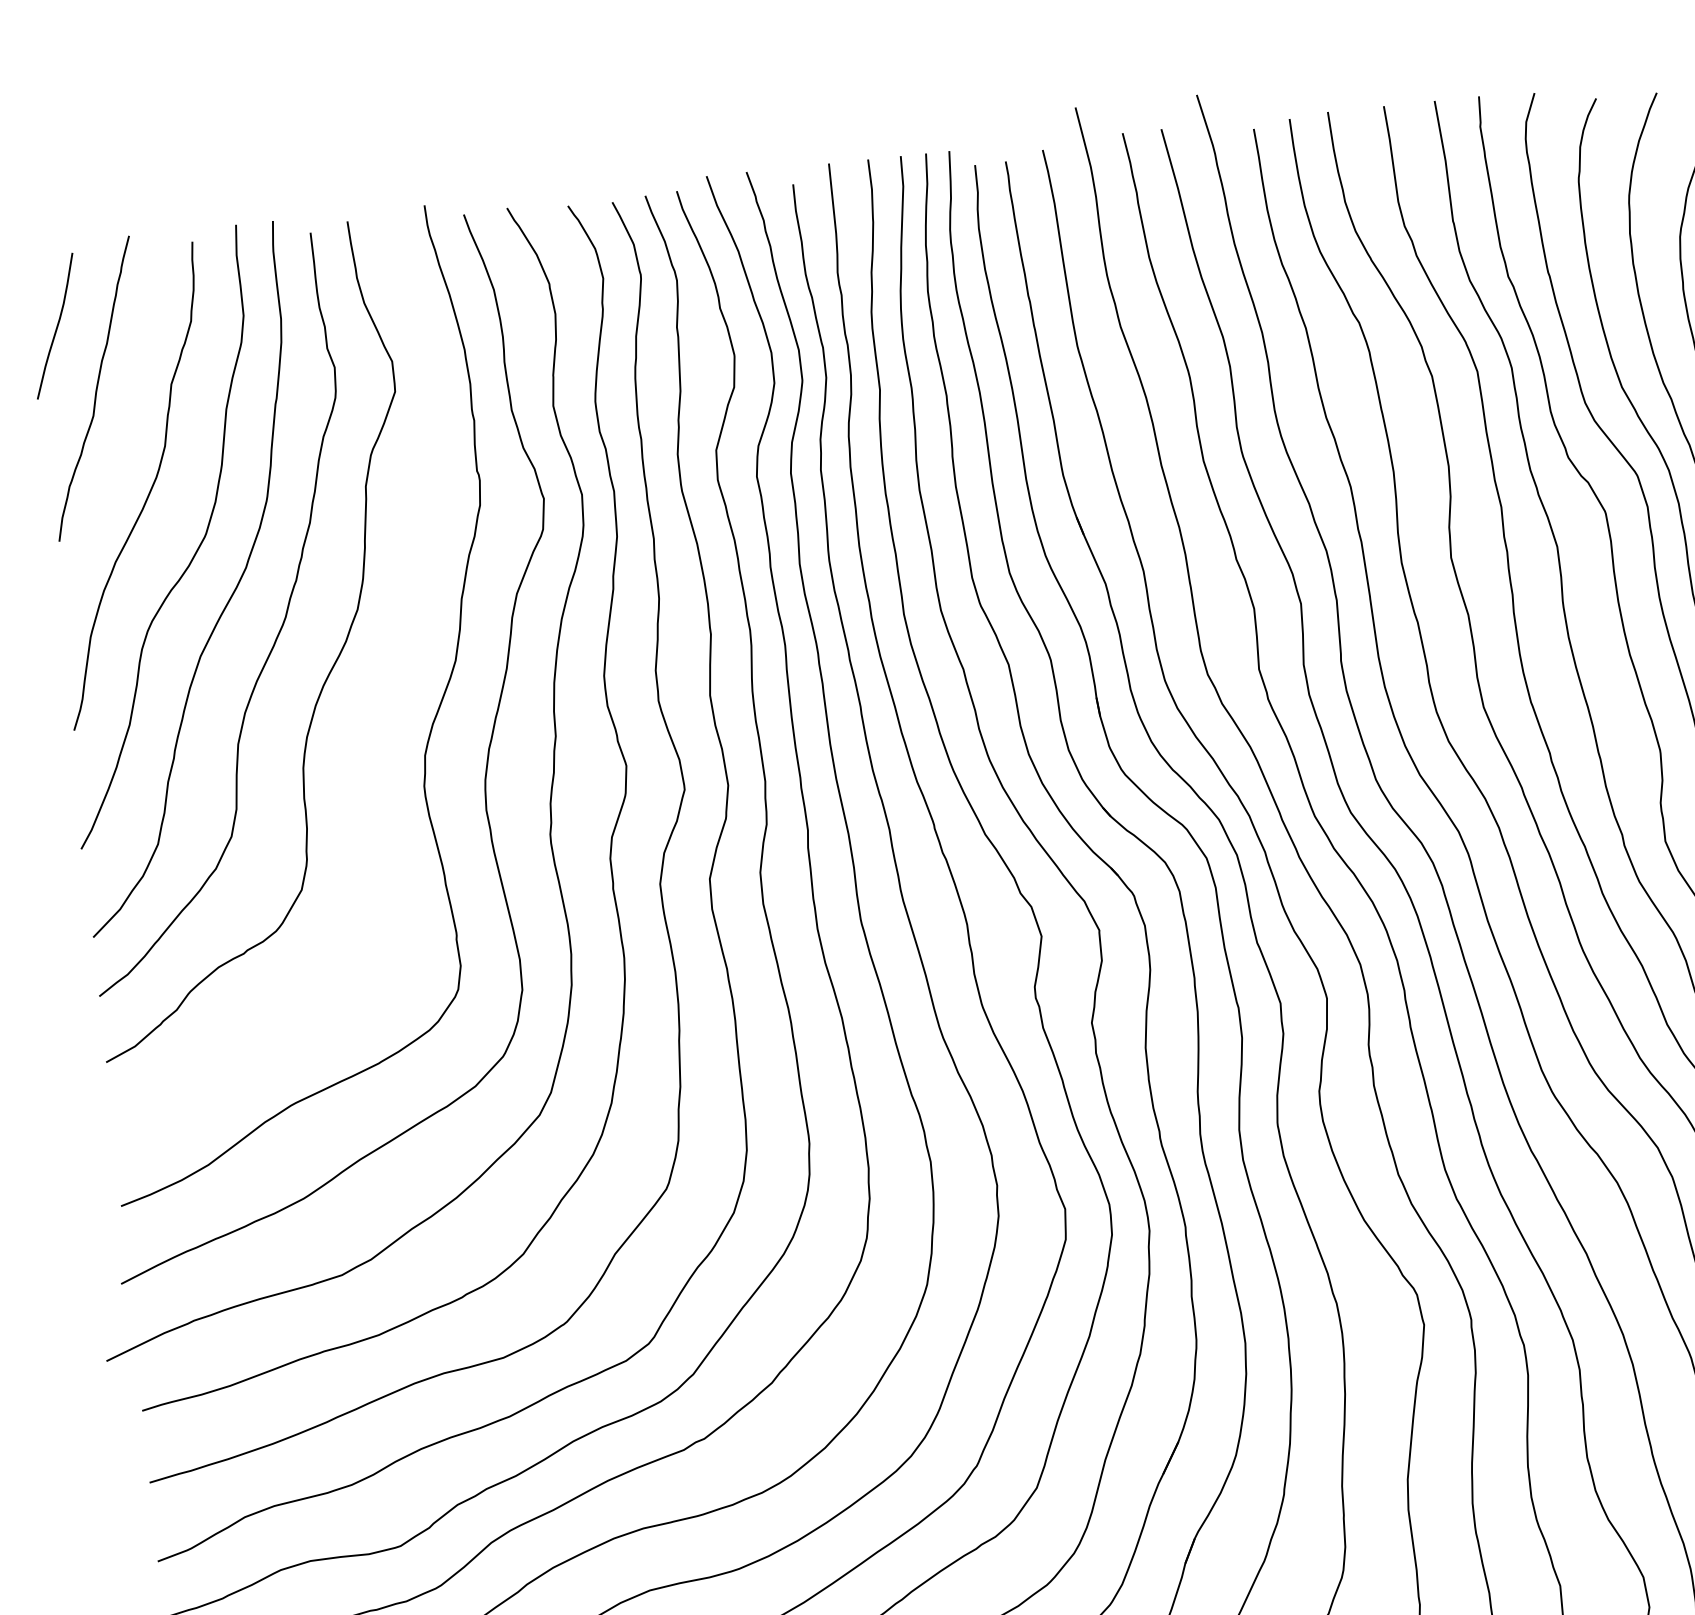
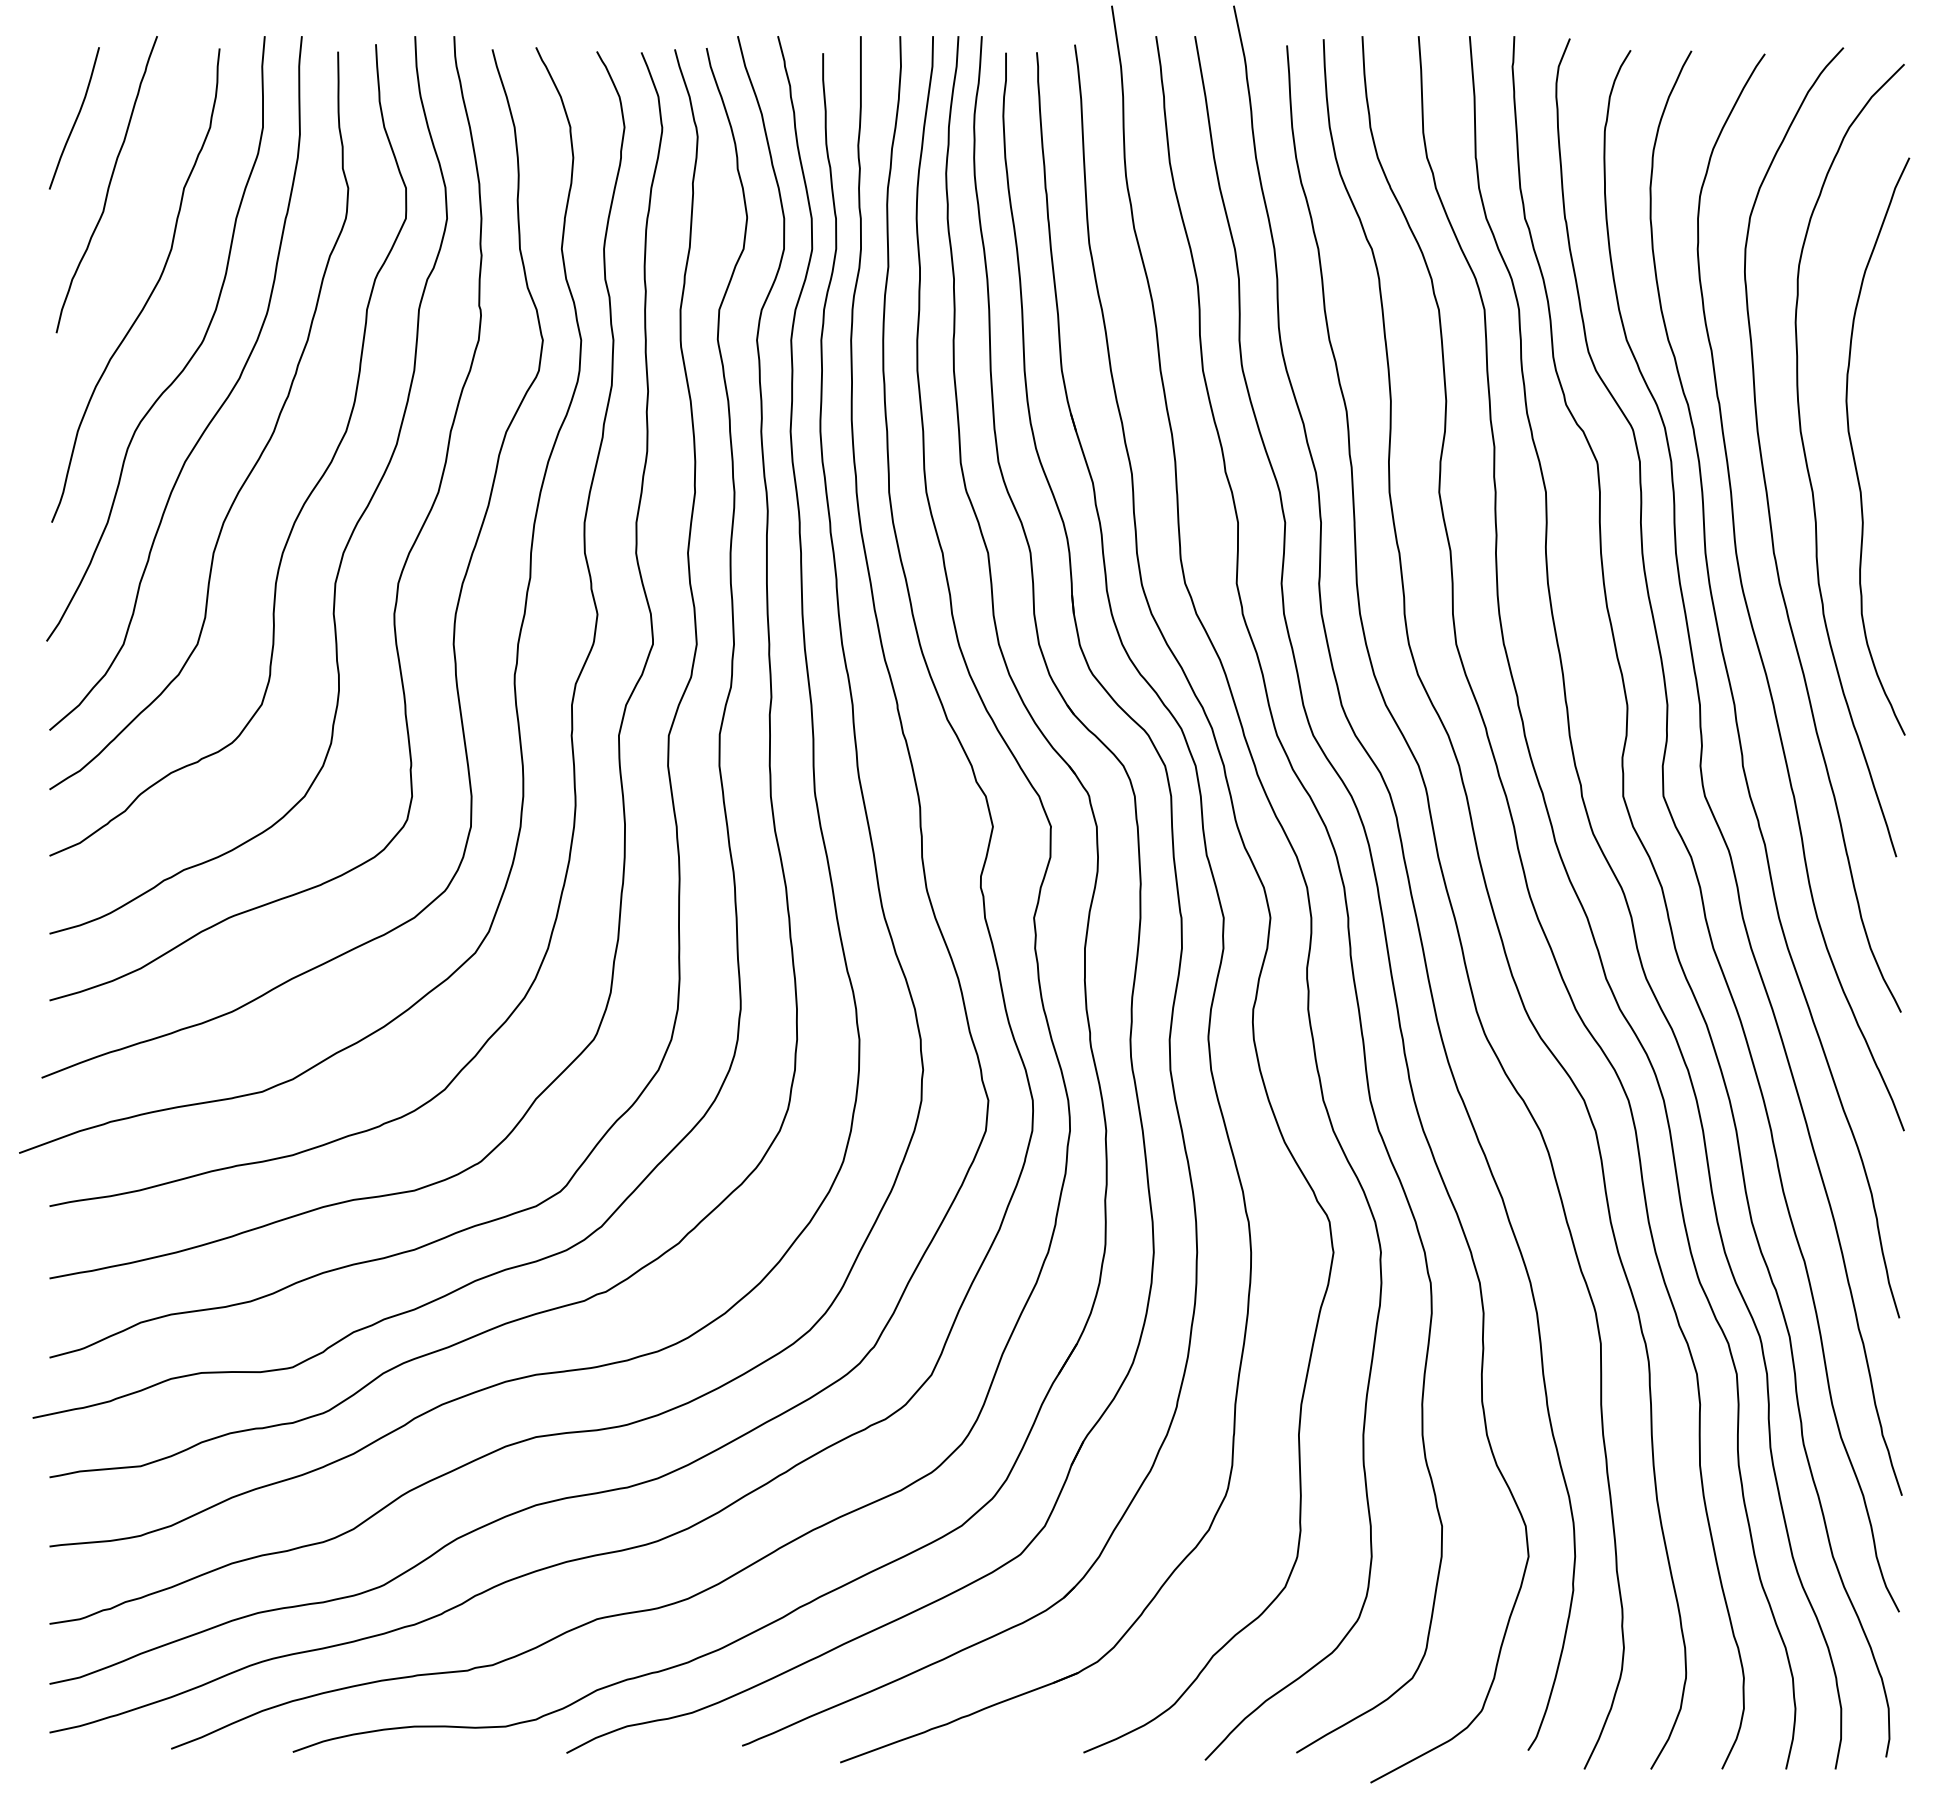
curve: (372, 711) -> (350, 534), added

